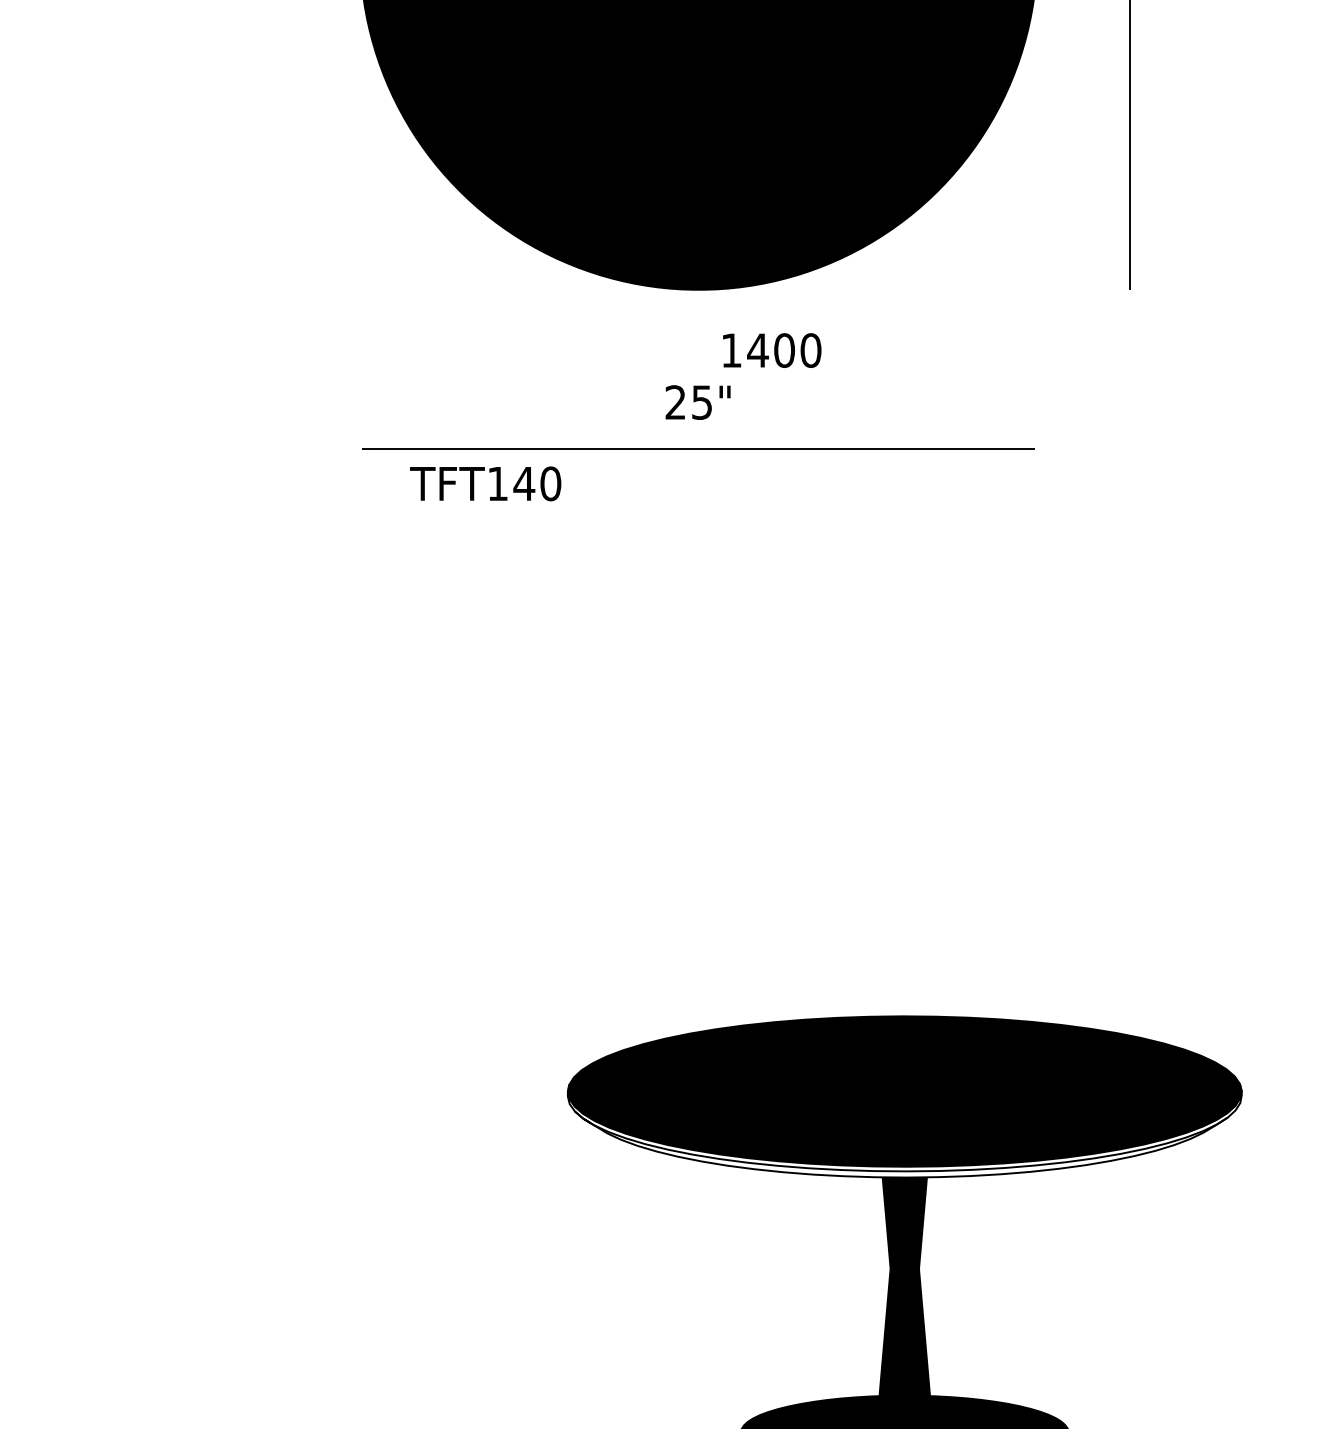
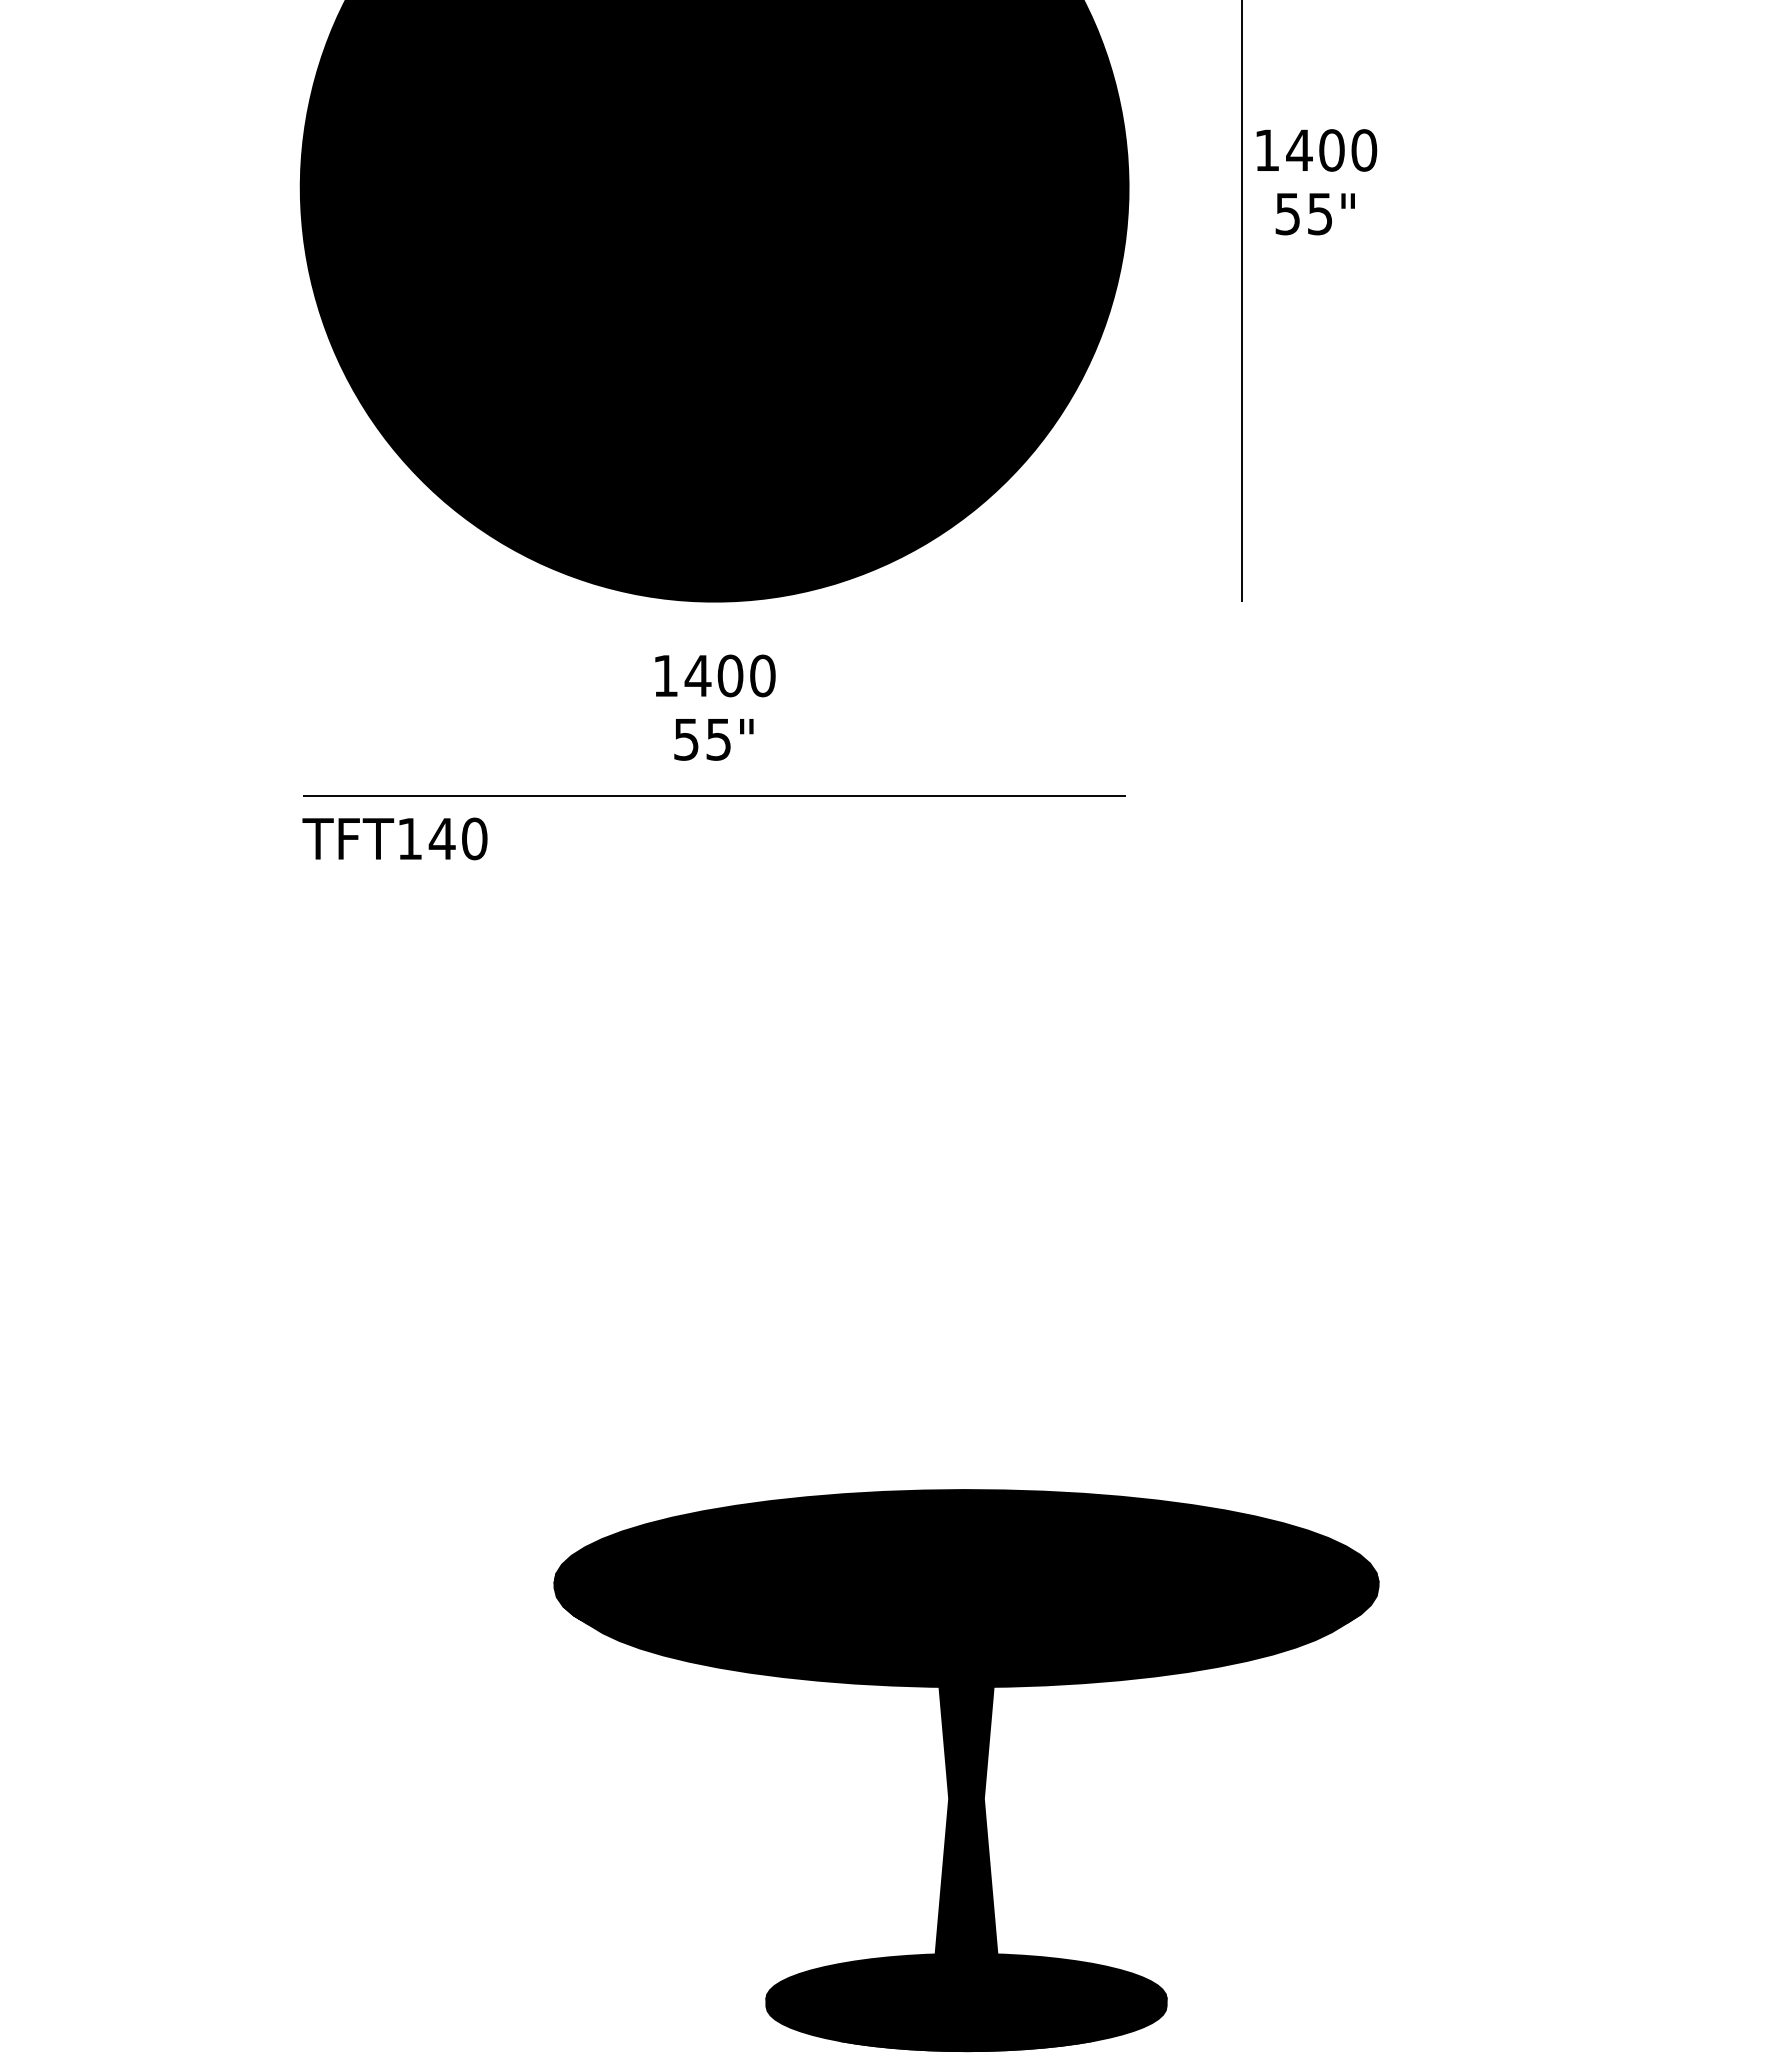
text: (772, 350) -> (715, 675), moved
text: (675, 402) -> (686, 739), 25" -> 55"
text: (485, 483) -> (394, 838), moved
fill: (904, 1130) -> (966, 1629), added

